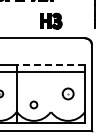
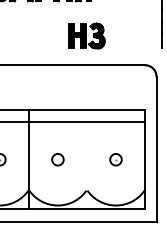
line: (50, 64) -> (86, 109), dashed -> solid
part: (67, 93) -> (114, 158), size x0.62
circle: (33, 104) -> (57, 158), moved

